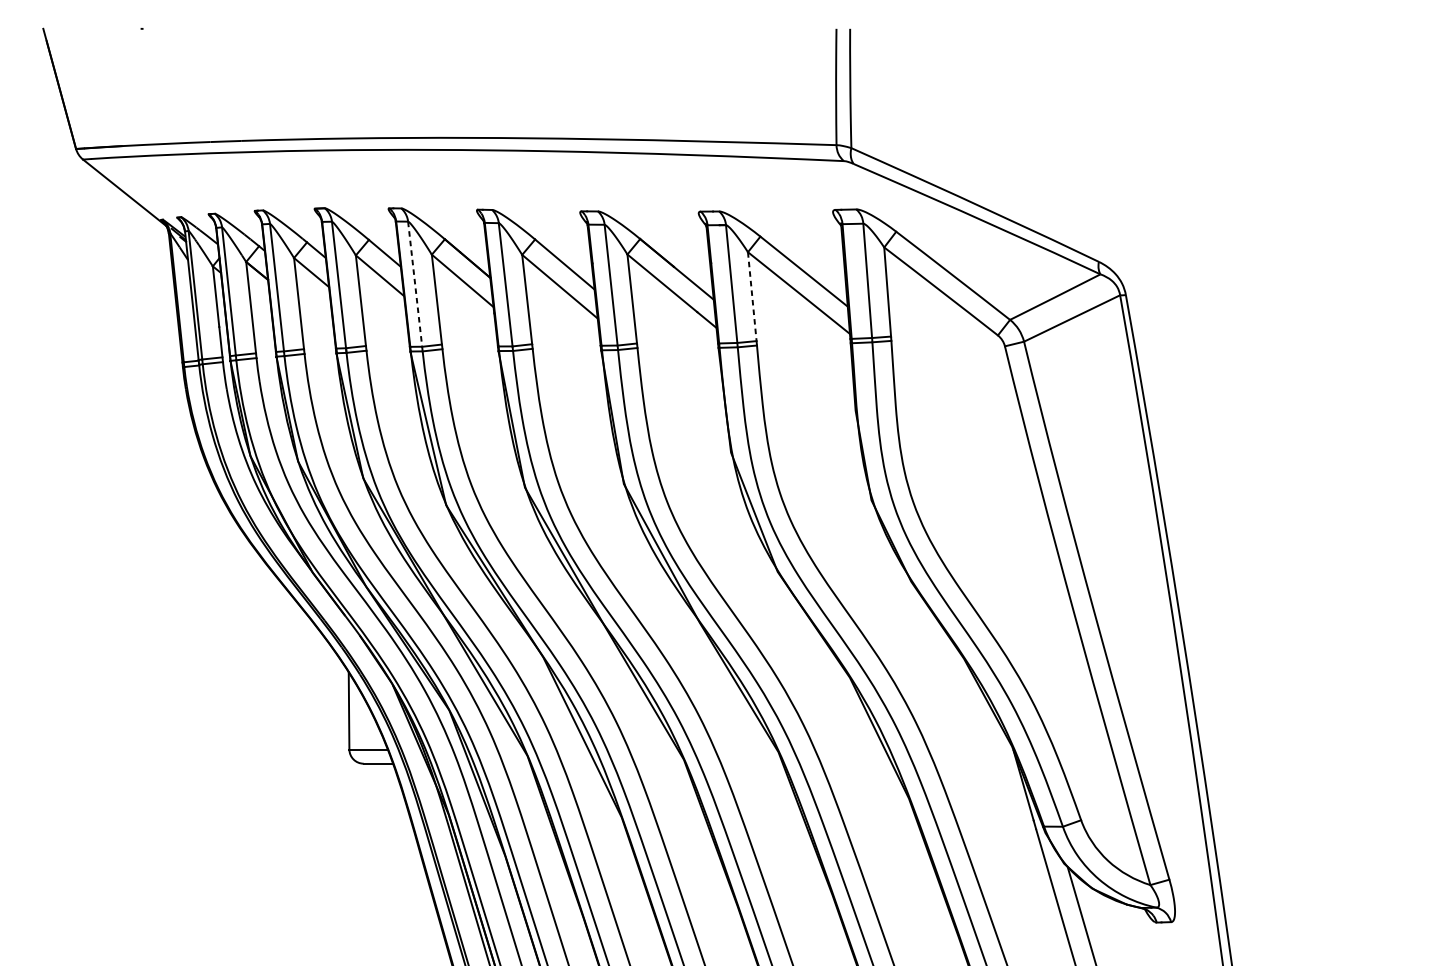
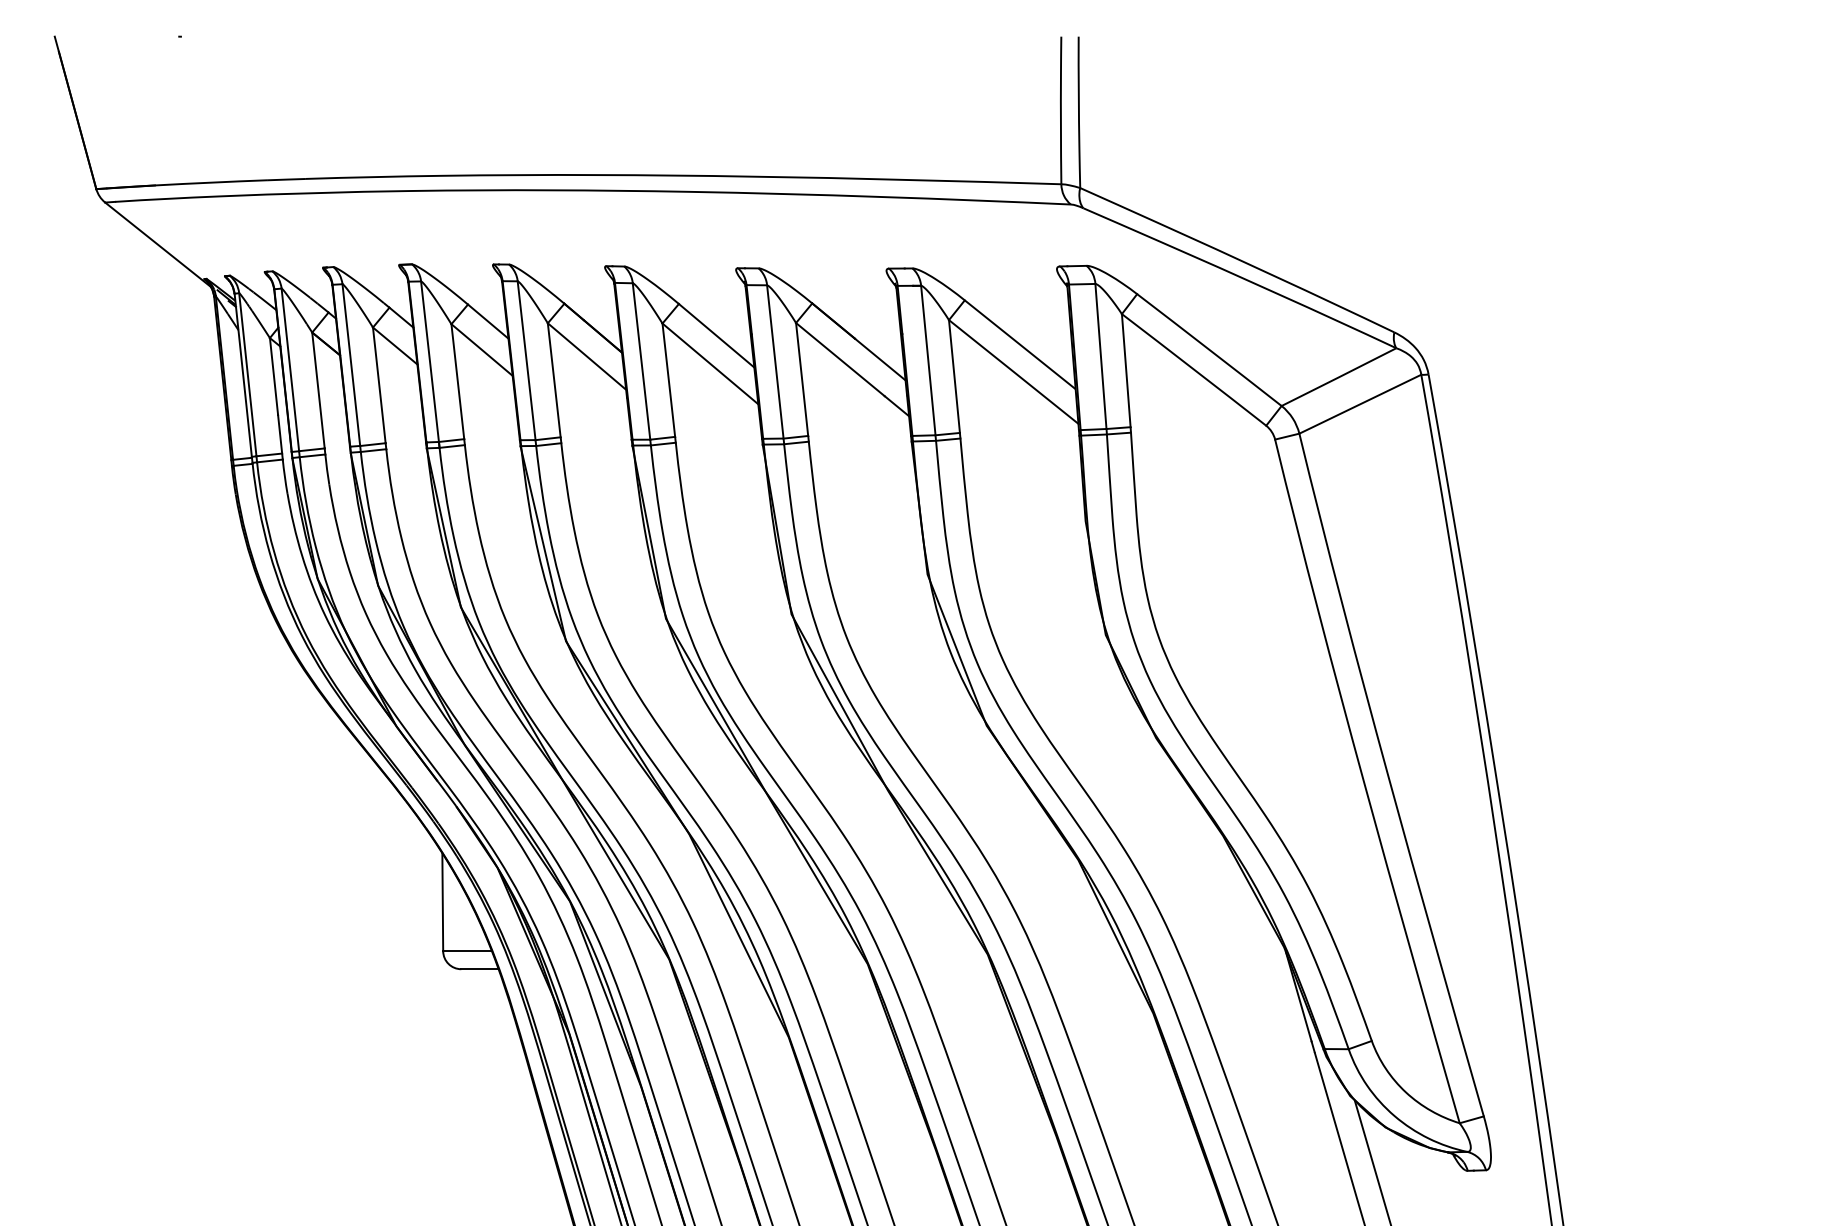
line: (415, 284) -> (526, 360), dashed -> solid
line: (752, 296) -> (954, 376), dashed -> solid

